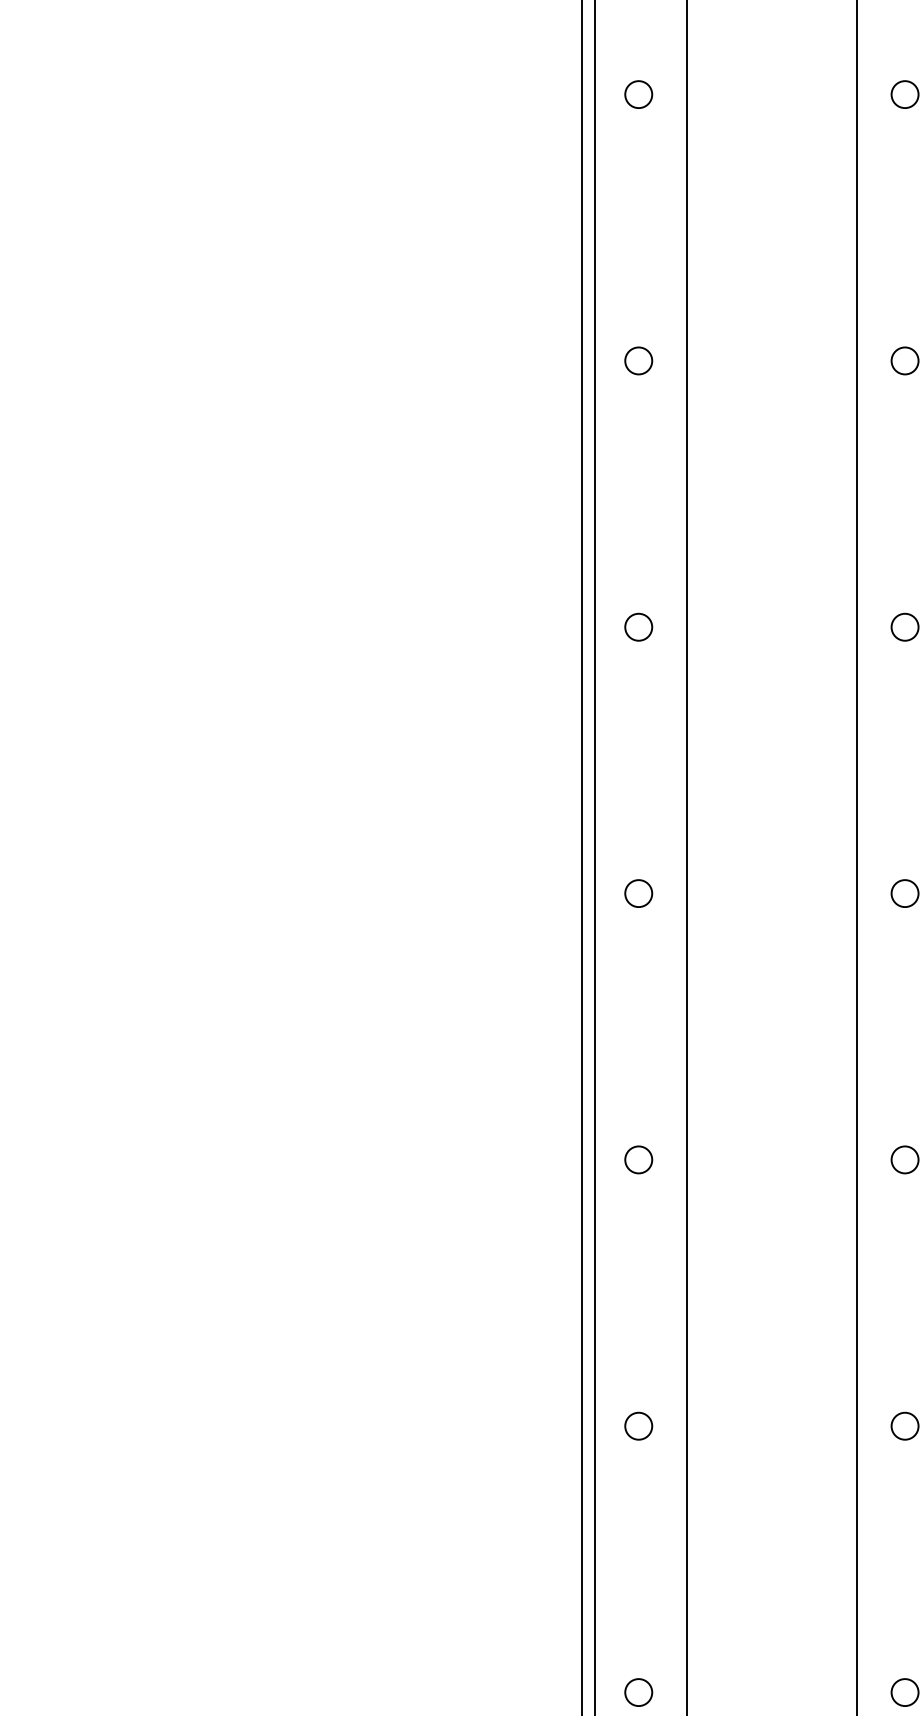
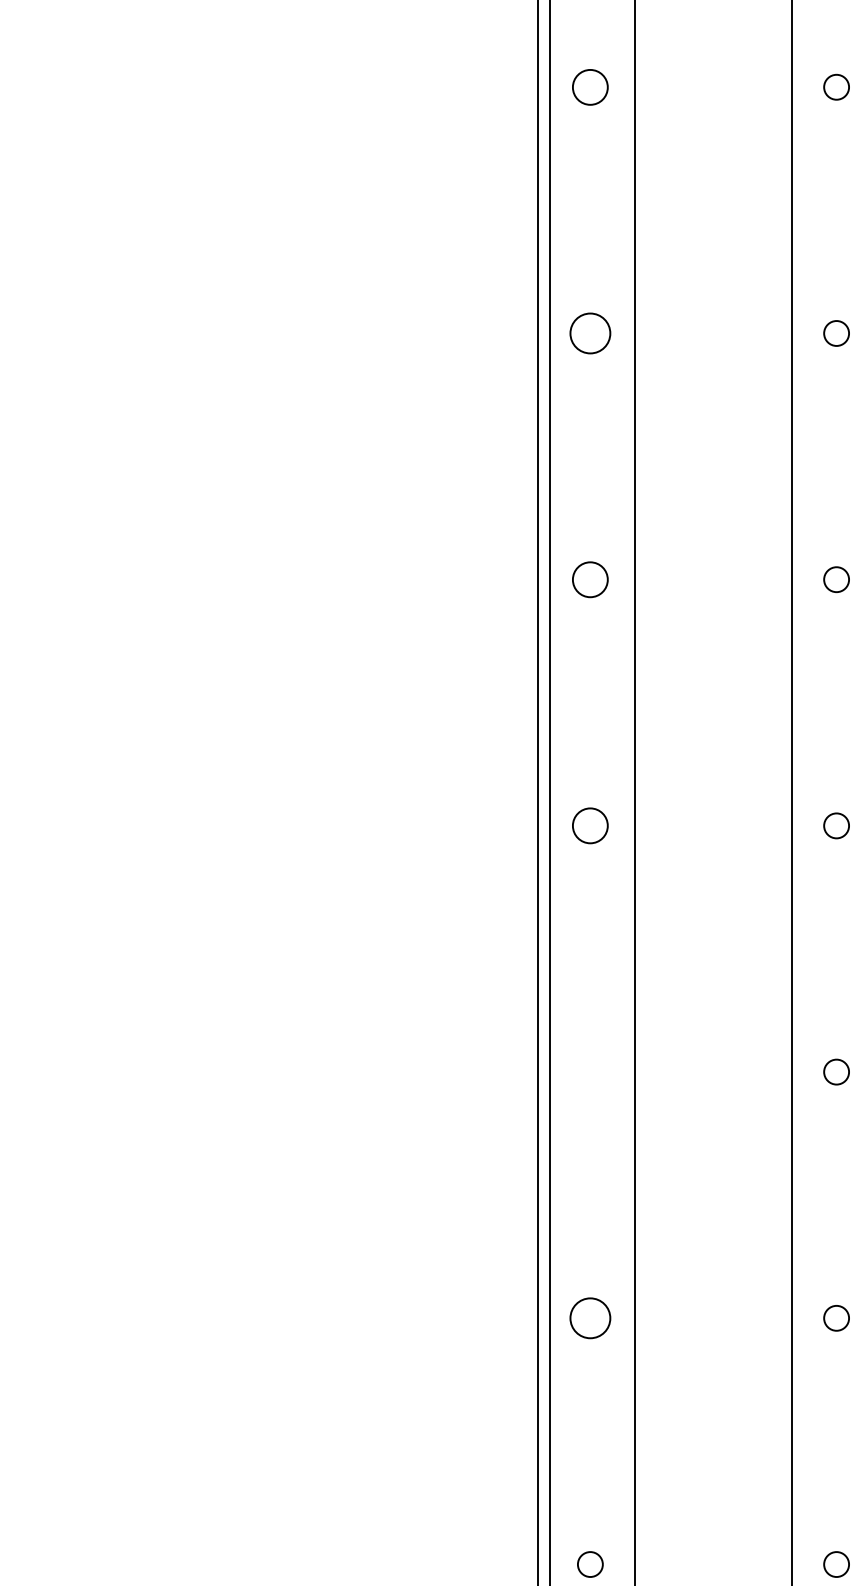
circle: (638, 93) -> (590, 86), size x1.4
circle: (637, 360) -> (589, 333), size x1.6
circle: (638, 627) -> (590, 579), size x1.4
circle: (638, 893) -> (590, 825), size x1.4
circle: (638, 1159) -> (590, 1071), removed
circle: (637, 1425) -> (589, 1317), size x1.6

